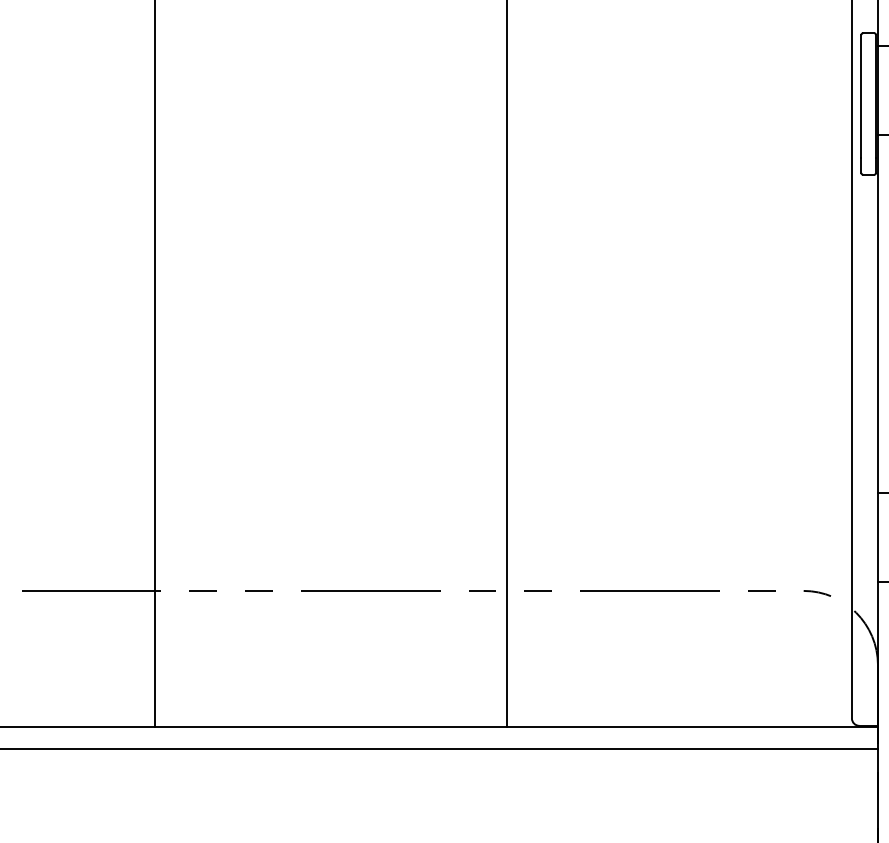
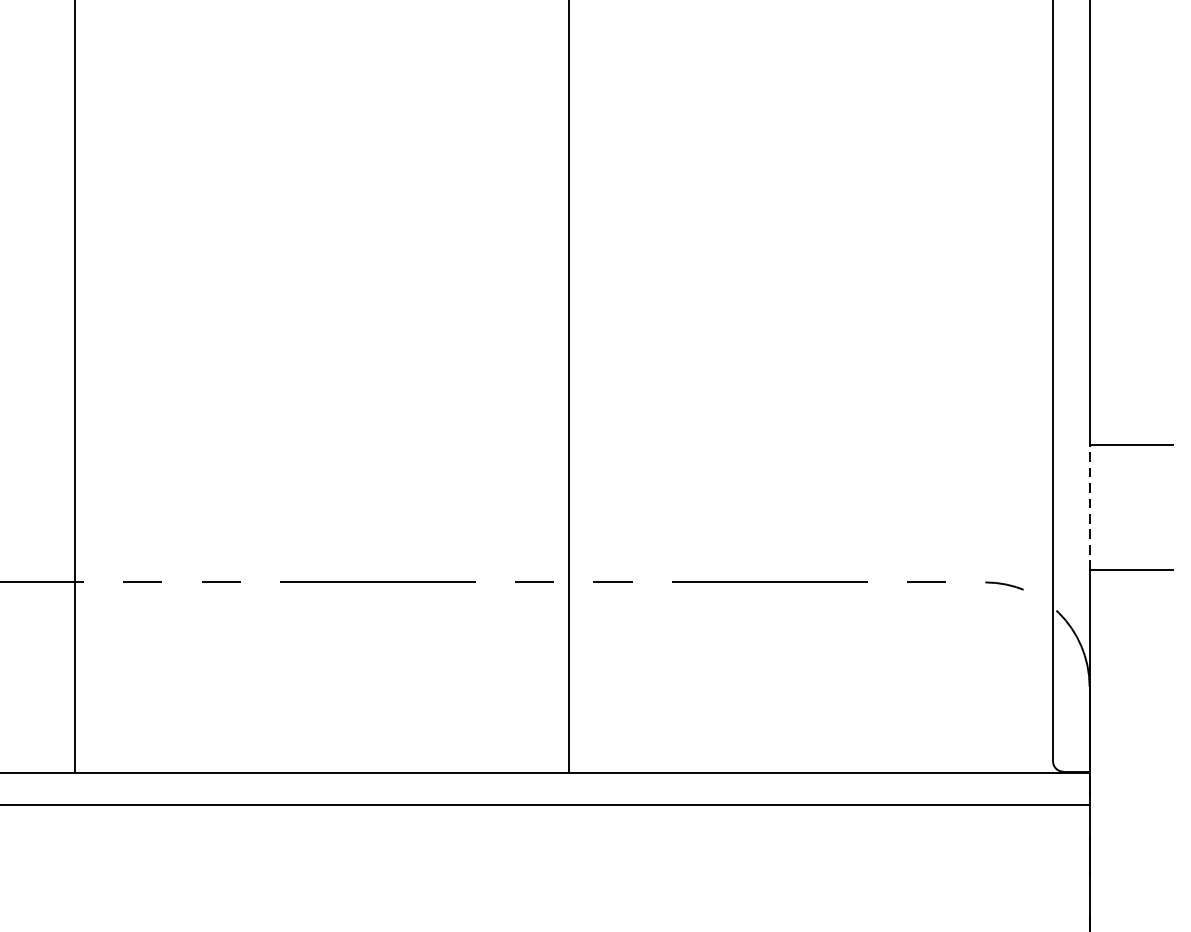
line: (878, 537) -> (1090, 507), solid -> dashed

